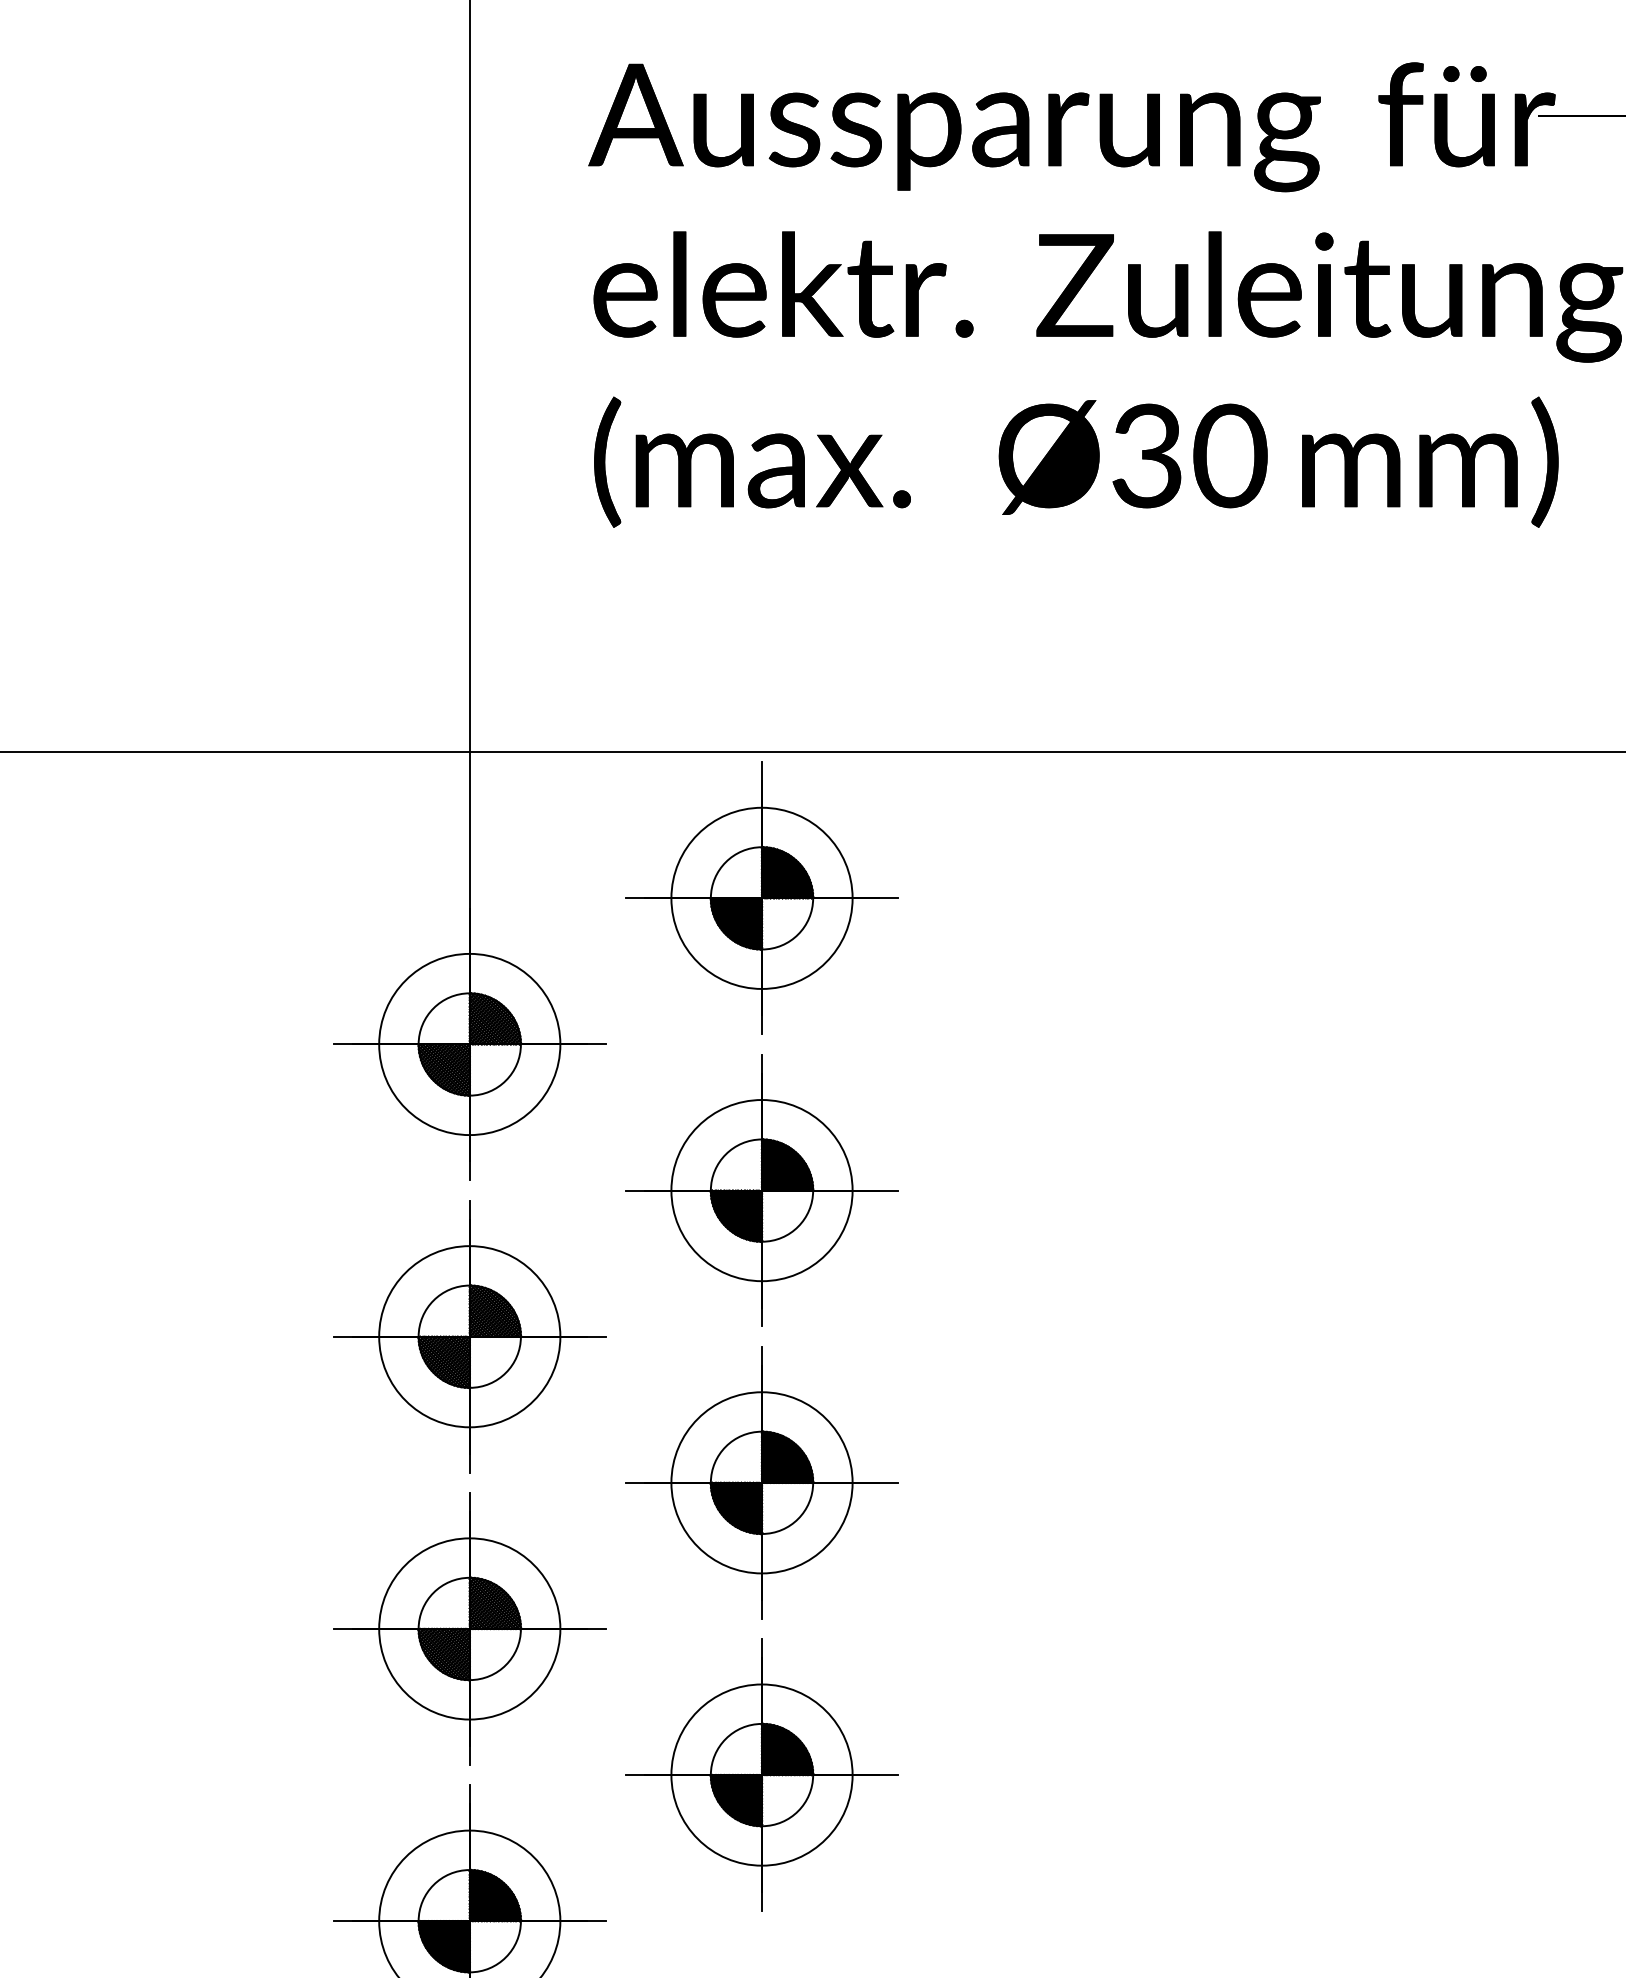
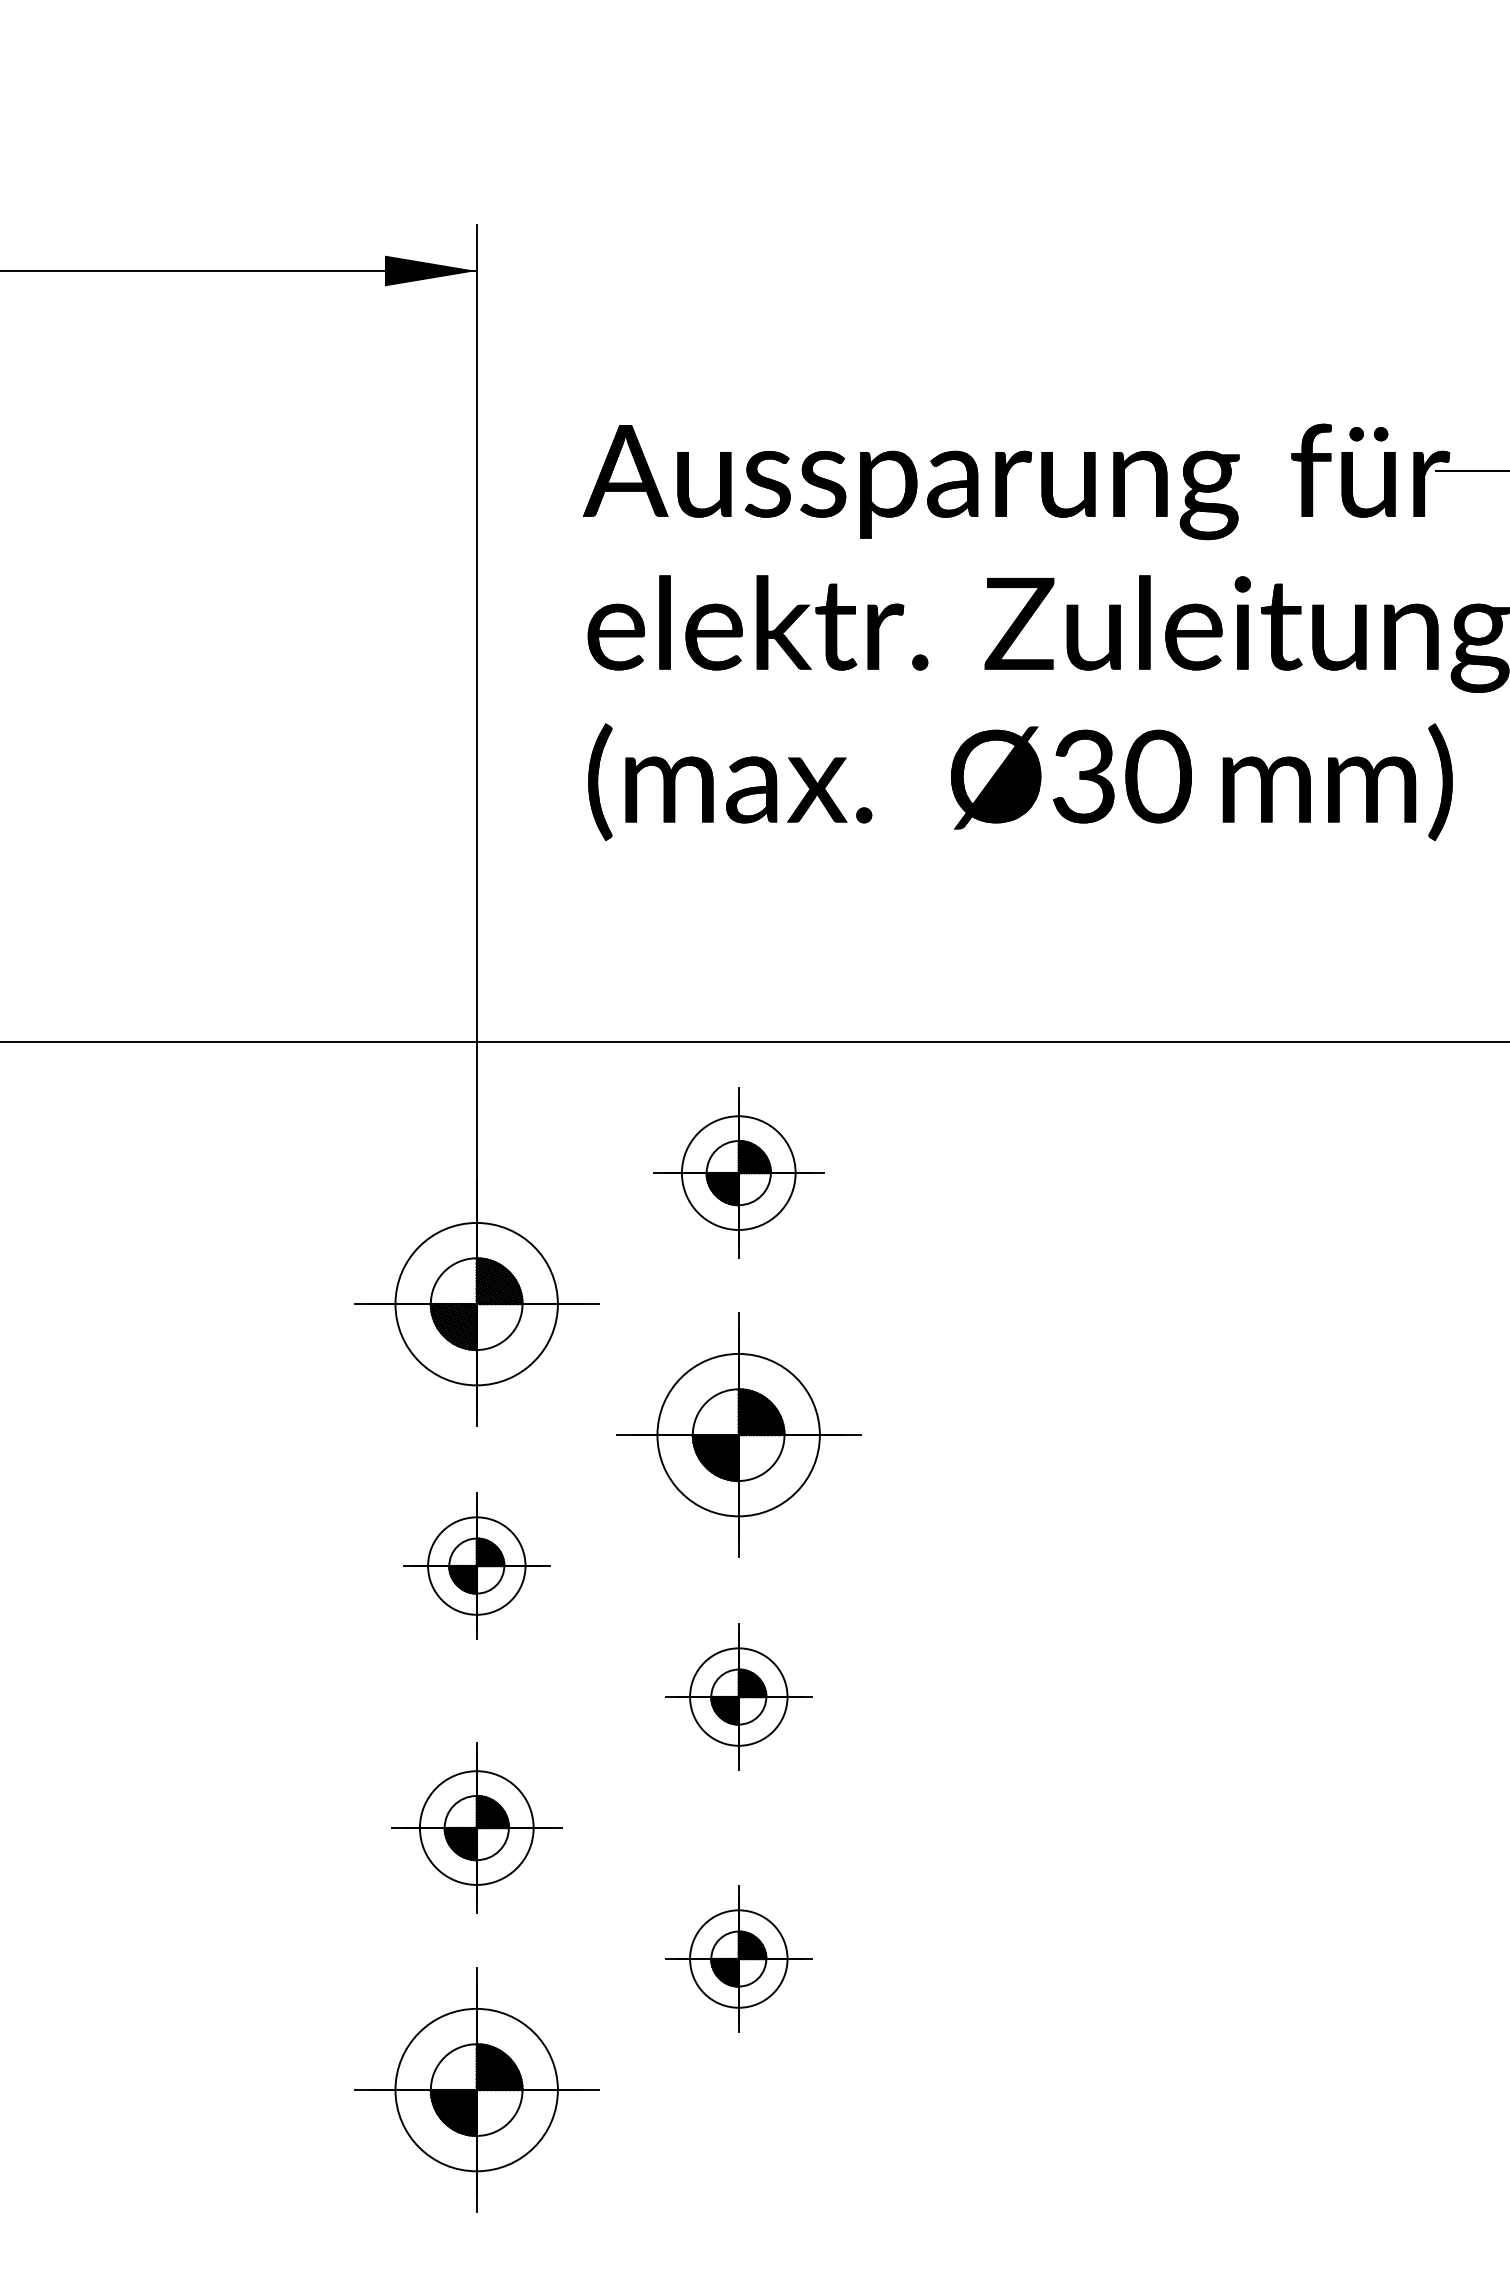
part: (761, 897) -> (738, 1172), size x0.7
part: (469, 1336) -> (476, 1565), size x0.6
part: (761, 1482) -> (738, 1696), size x0.6
part: (469, 1628) -> (476, 1827), size x0.7
part: (761, 1774) -> (738, 1958), size x0.6

